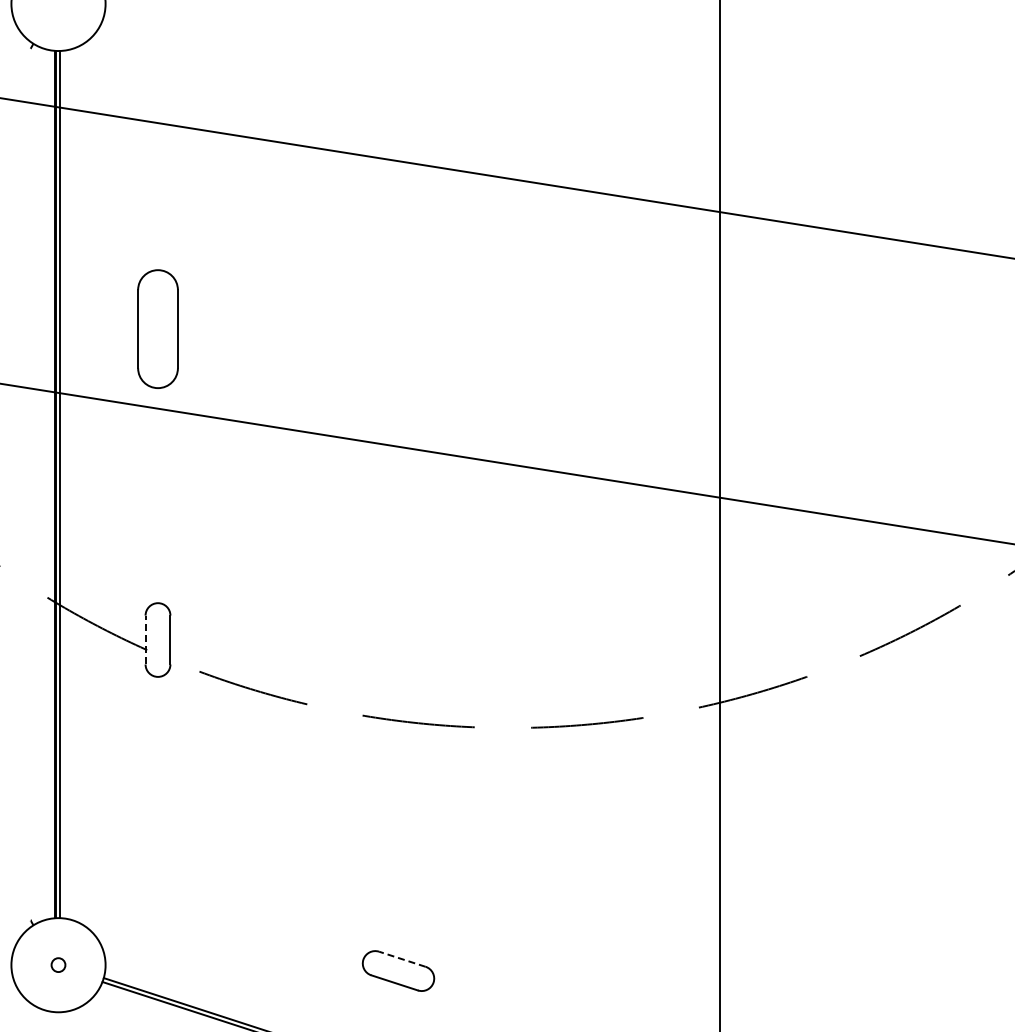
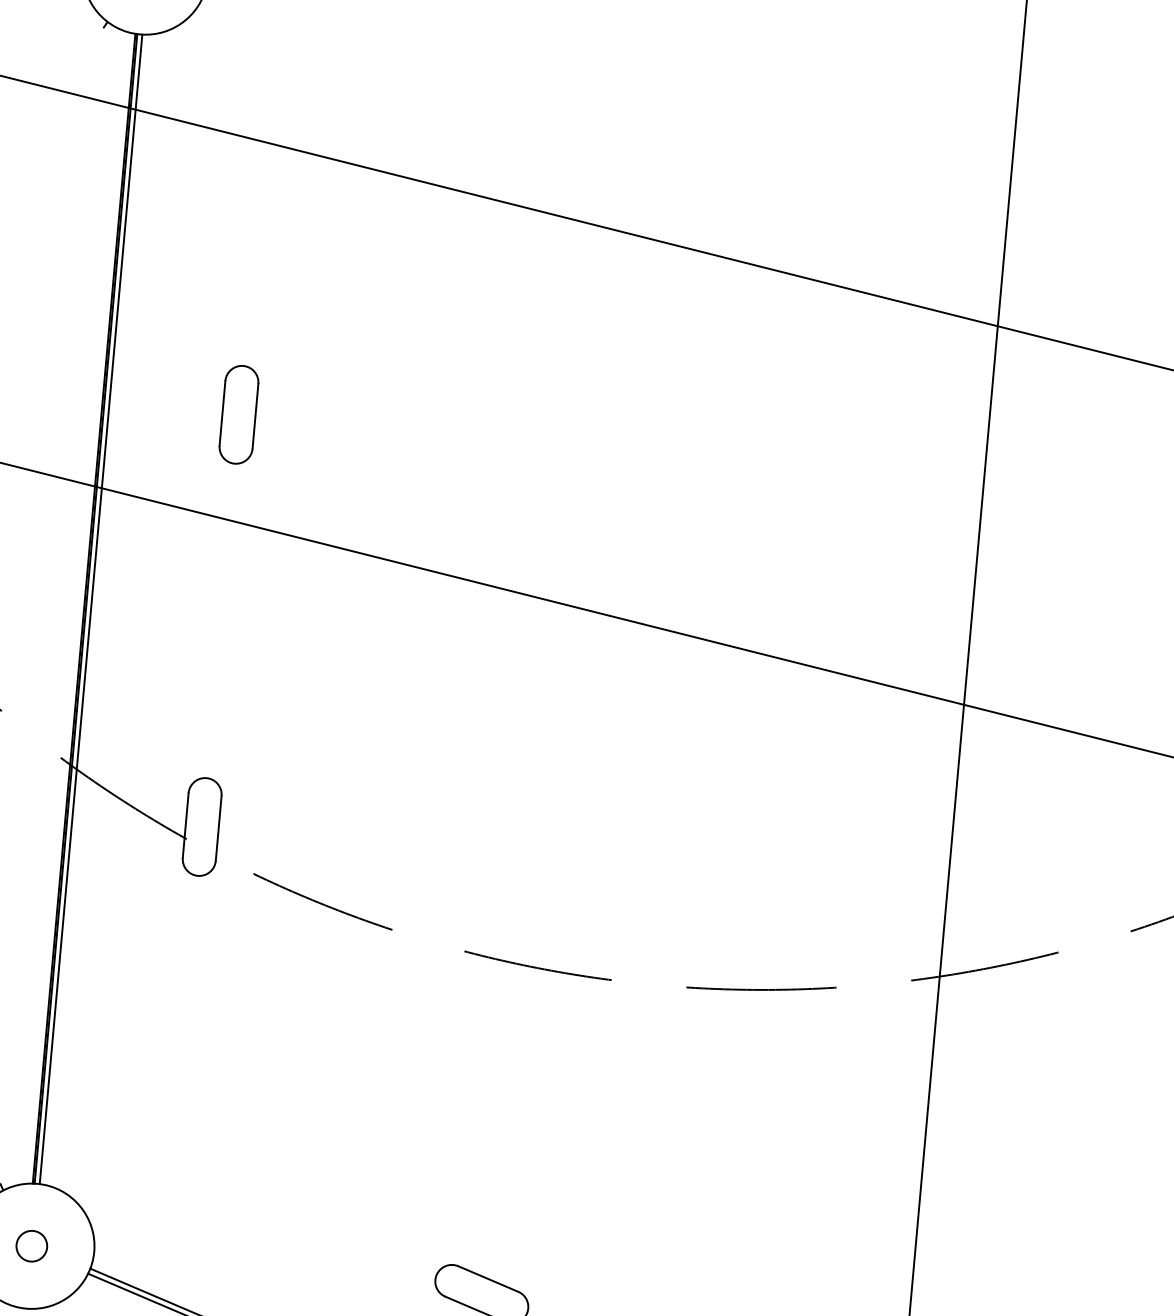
part: (157, 328) -> (238, 413), size x0.62
line: (145, 639) -> (185, 824), dashed -> solid
line: (401, 959) -> (487, 1279), dashed -> solid
circle: (58, 964) -> (31, 1245), size x1.67

